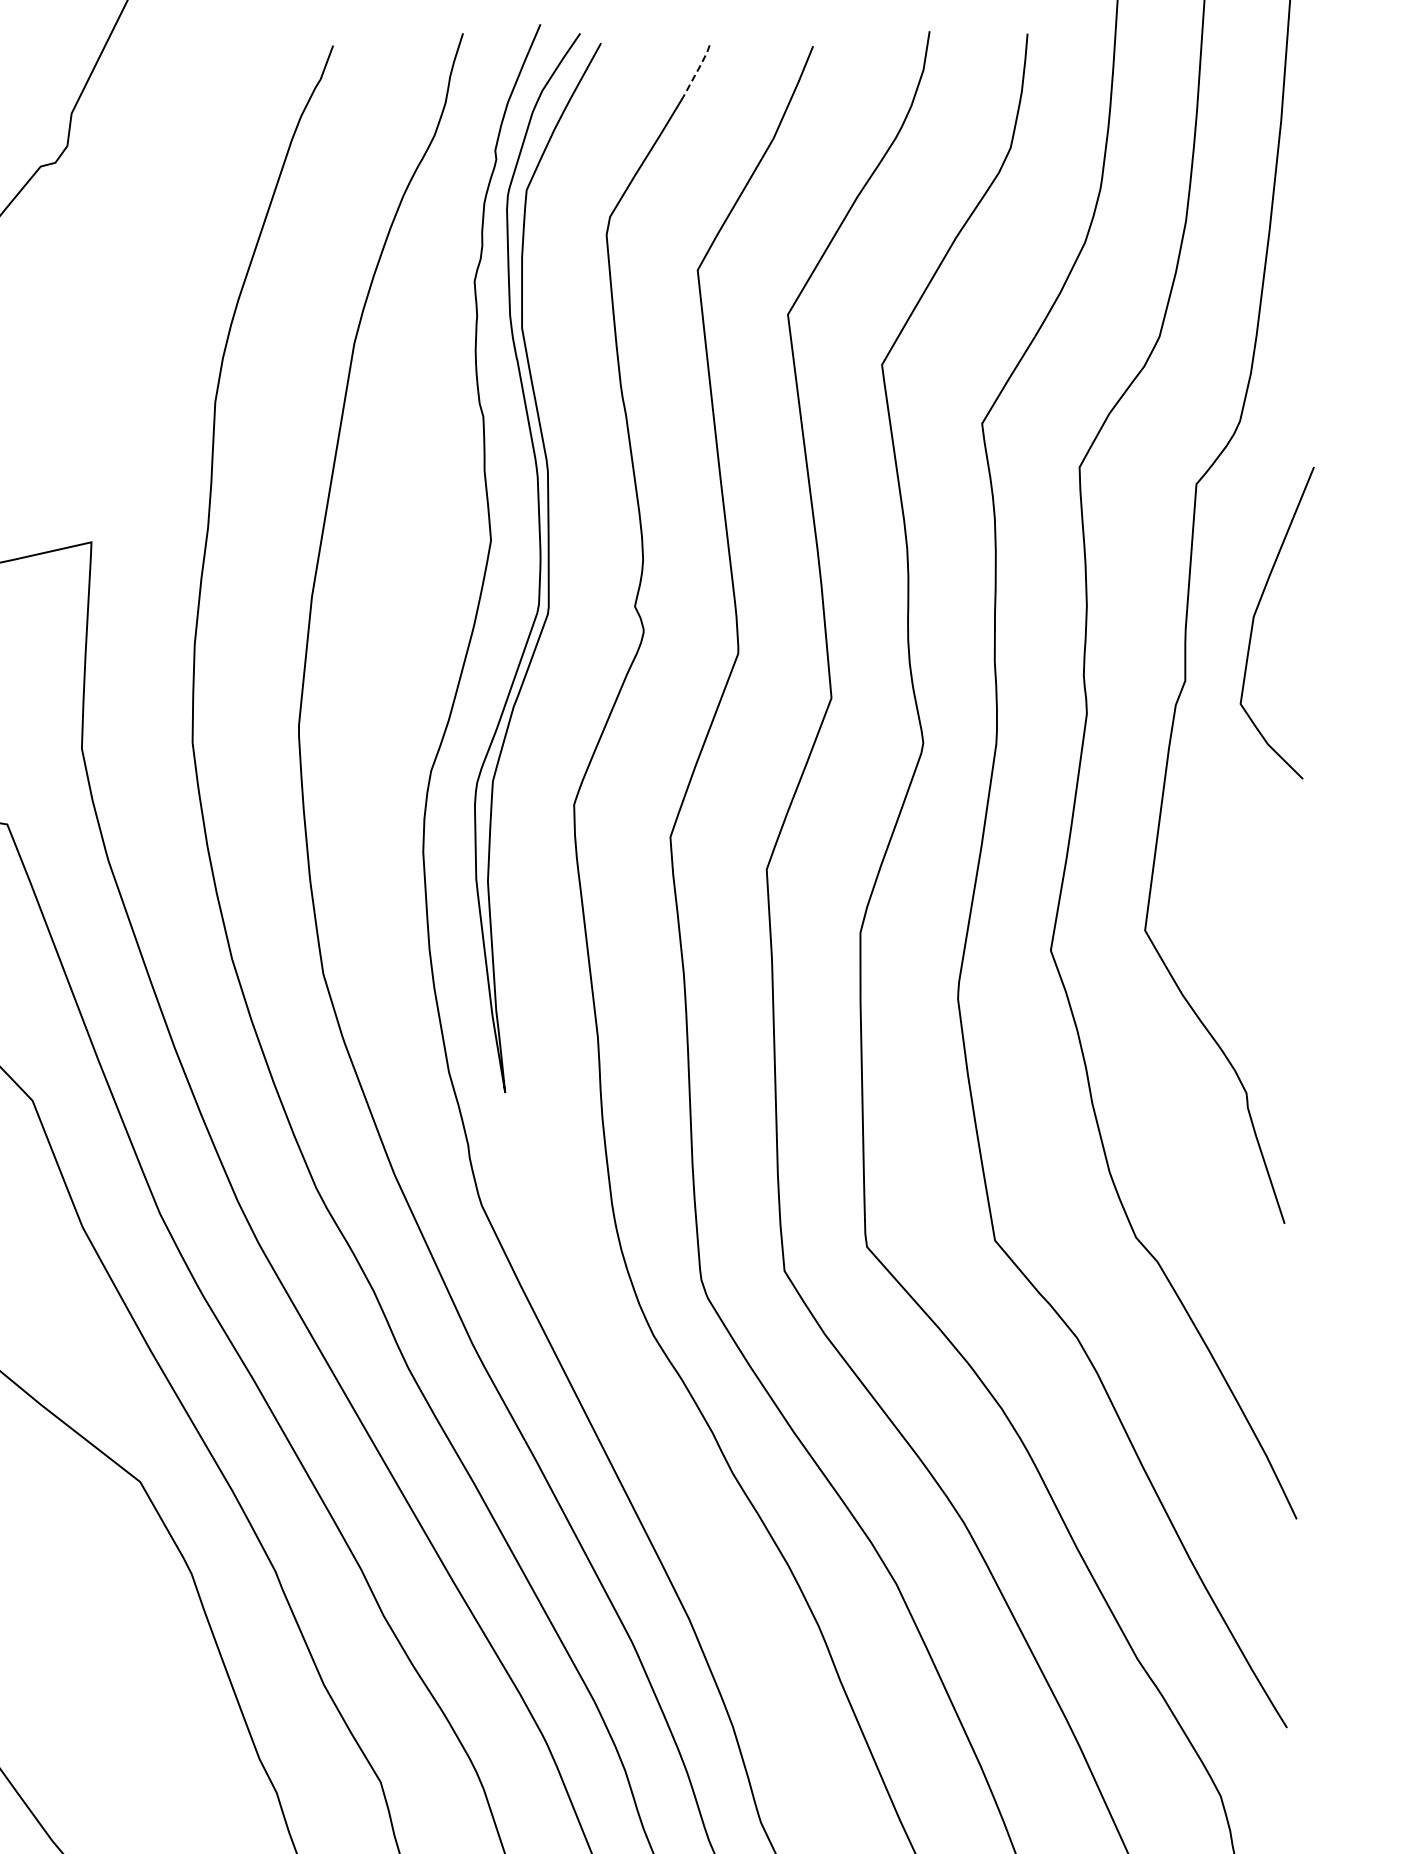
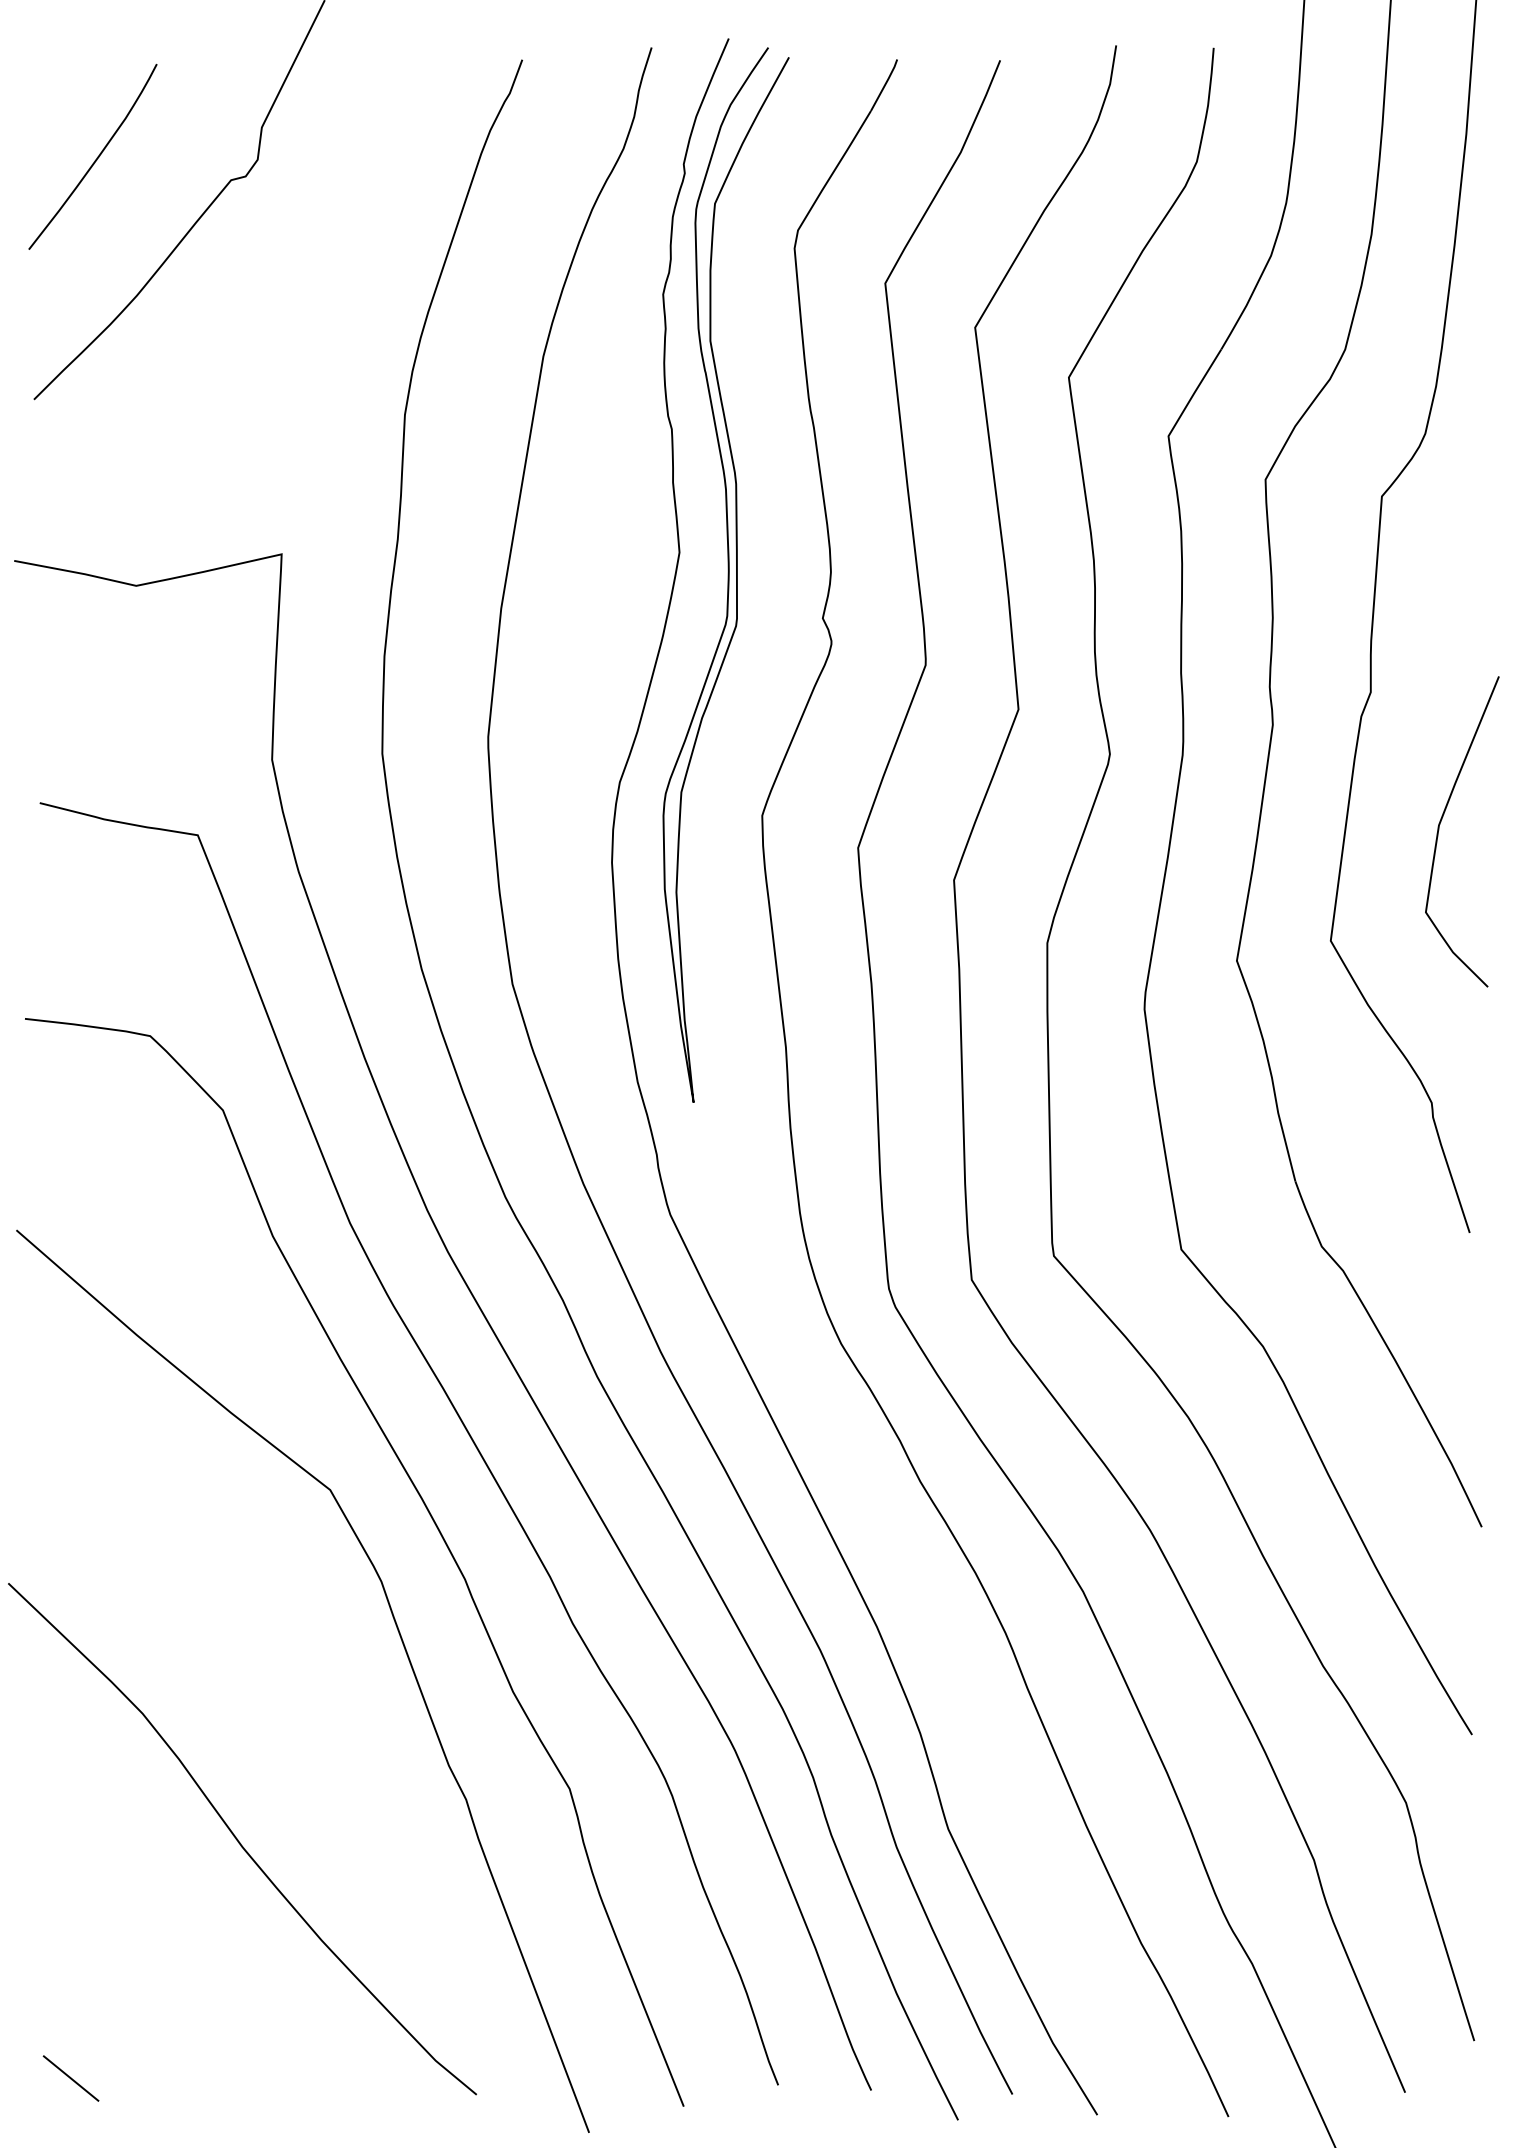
line: (697, 70) -> (885, 84), dashed -> solid
curve: (1256, 613) -> (1441, 822), moved

